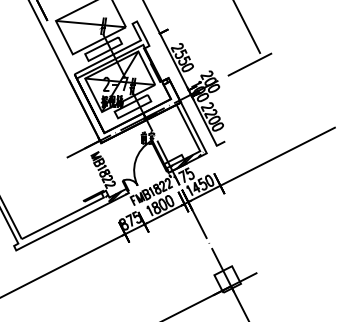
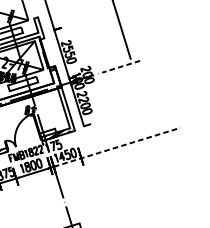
line: (249, 64) -> (120, 66), solid -> dashed
line: (261, 165) -> (116, 147), solid -> dashed

